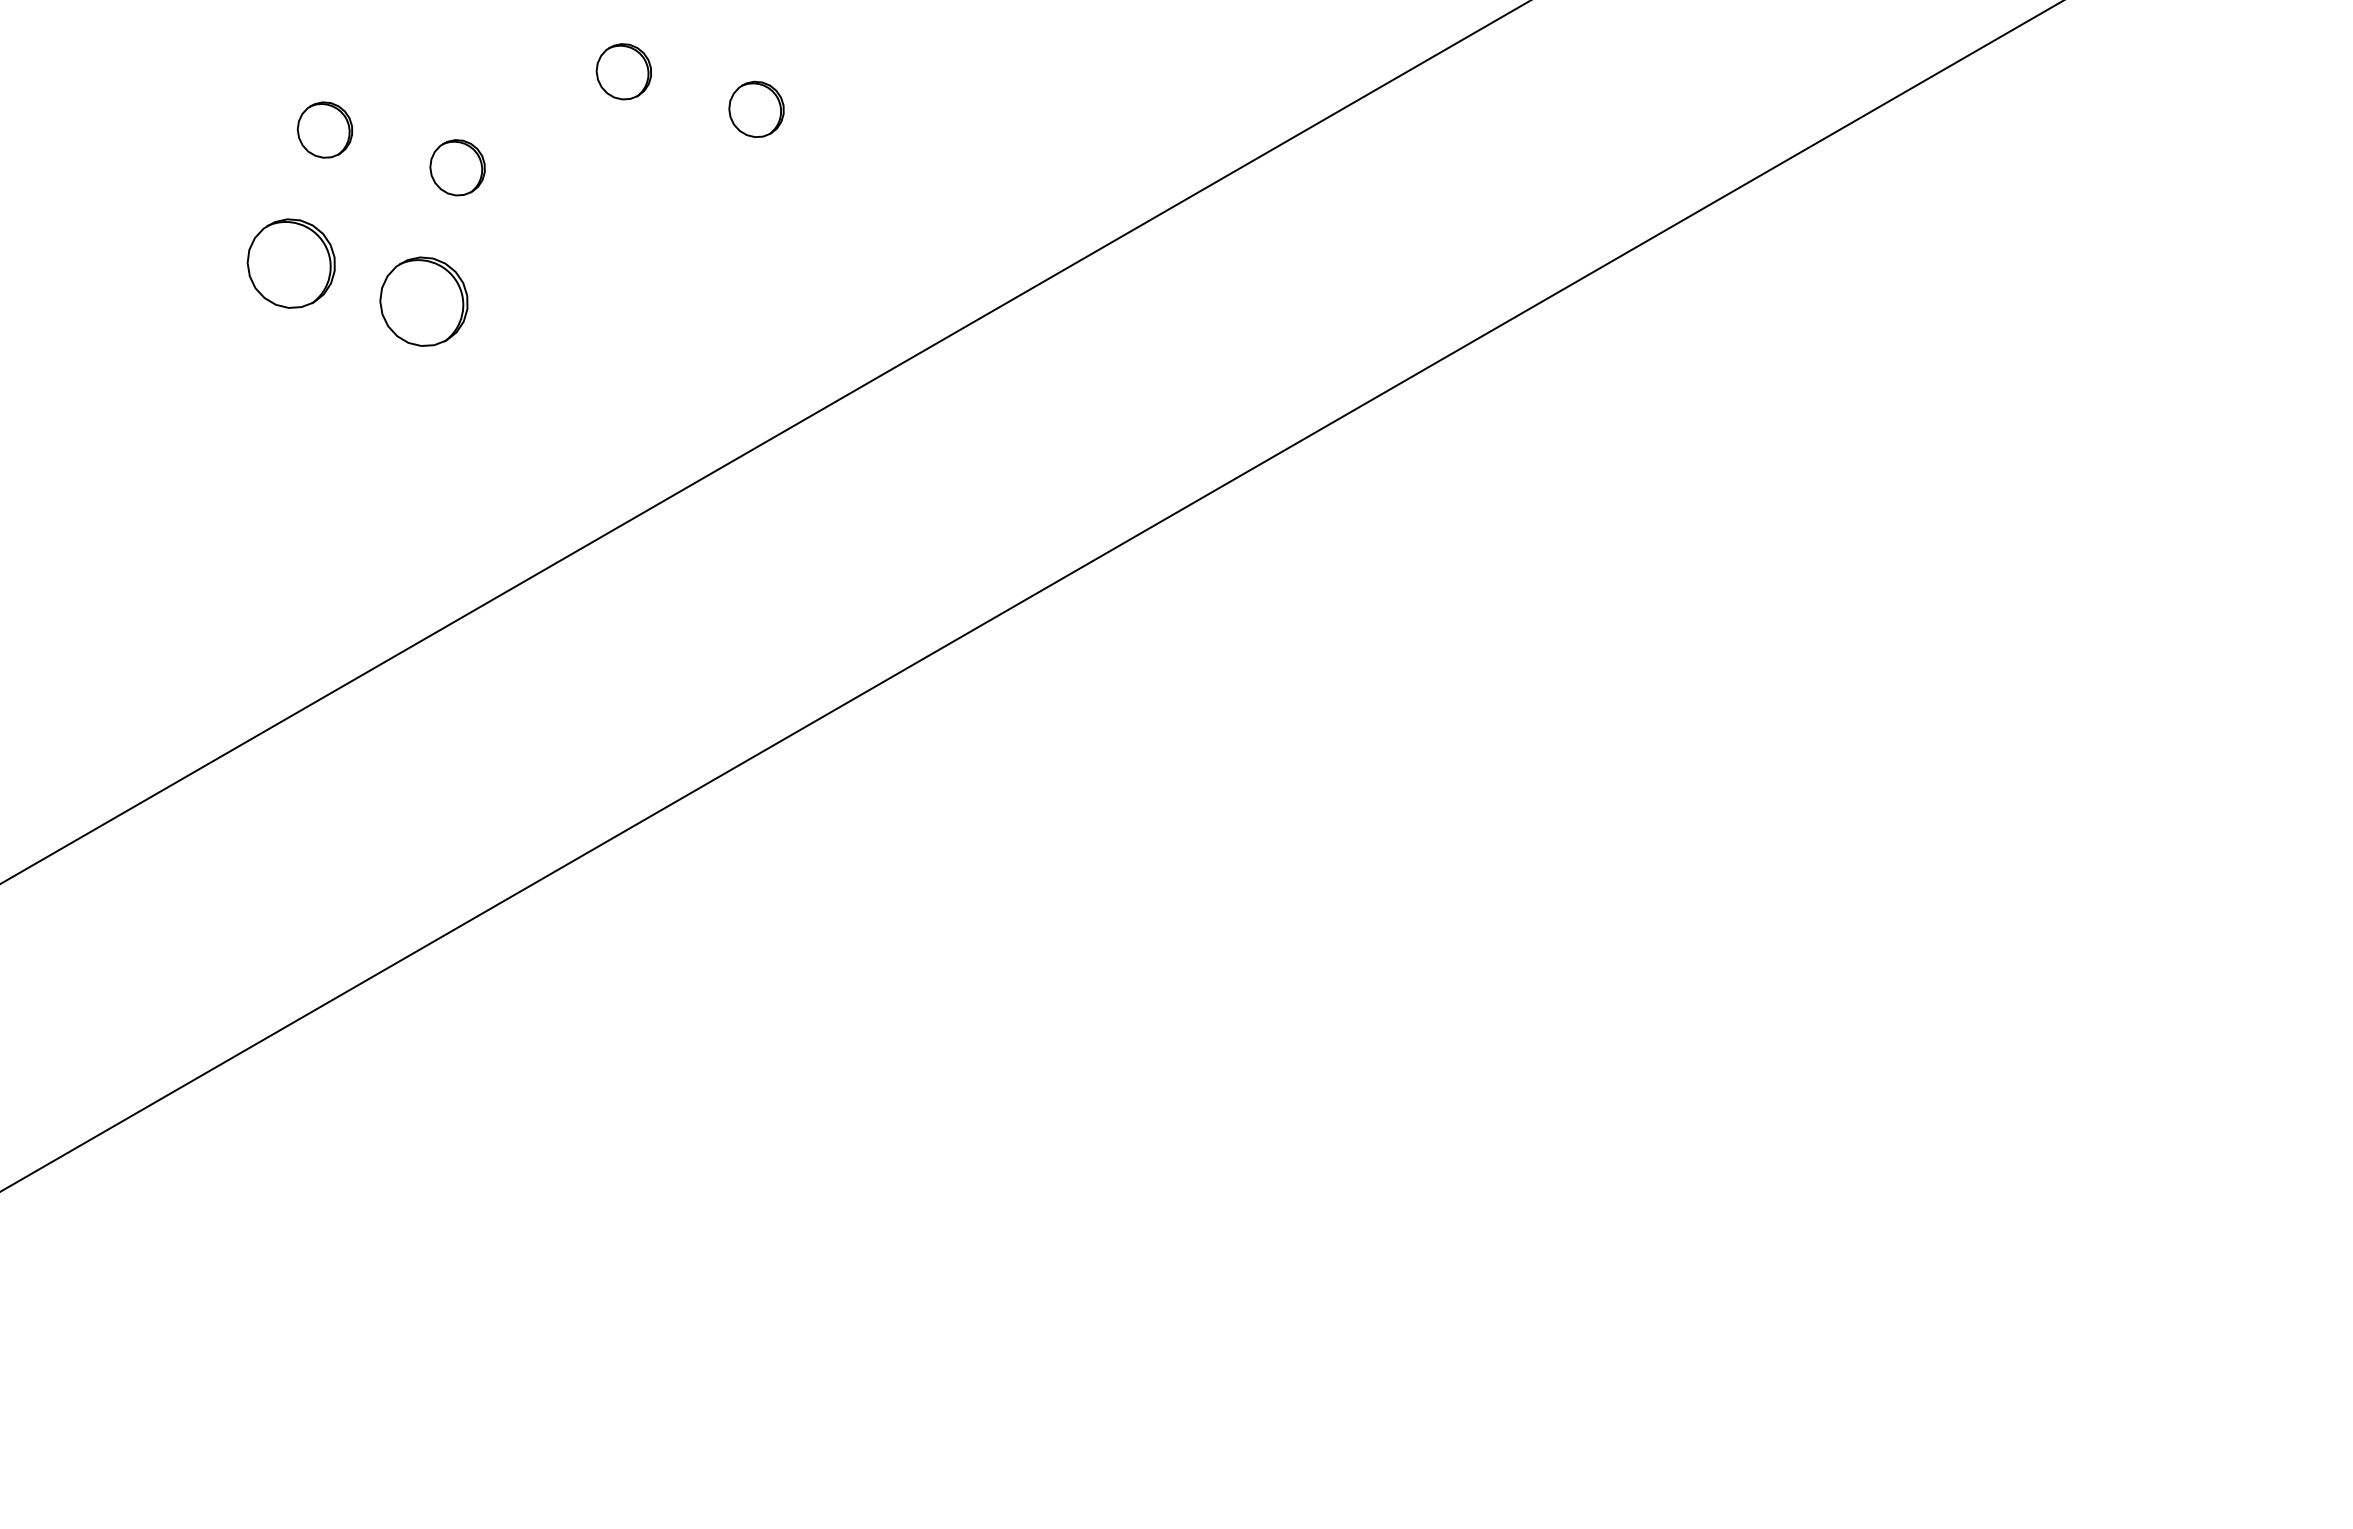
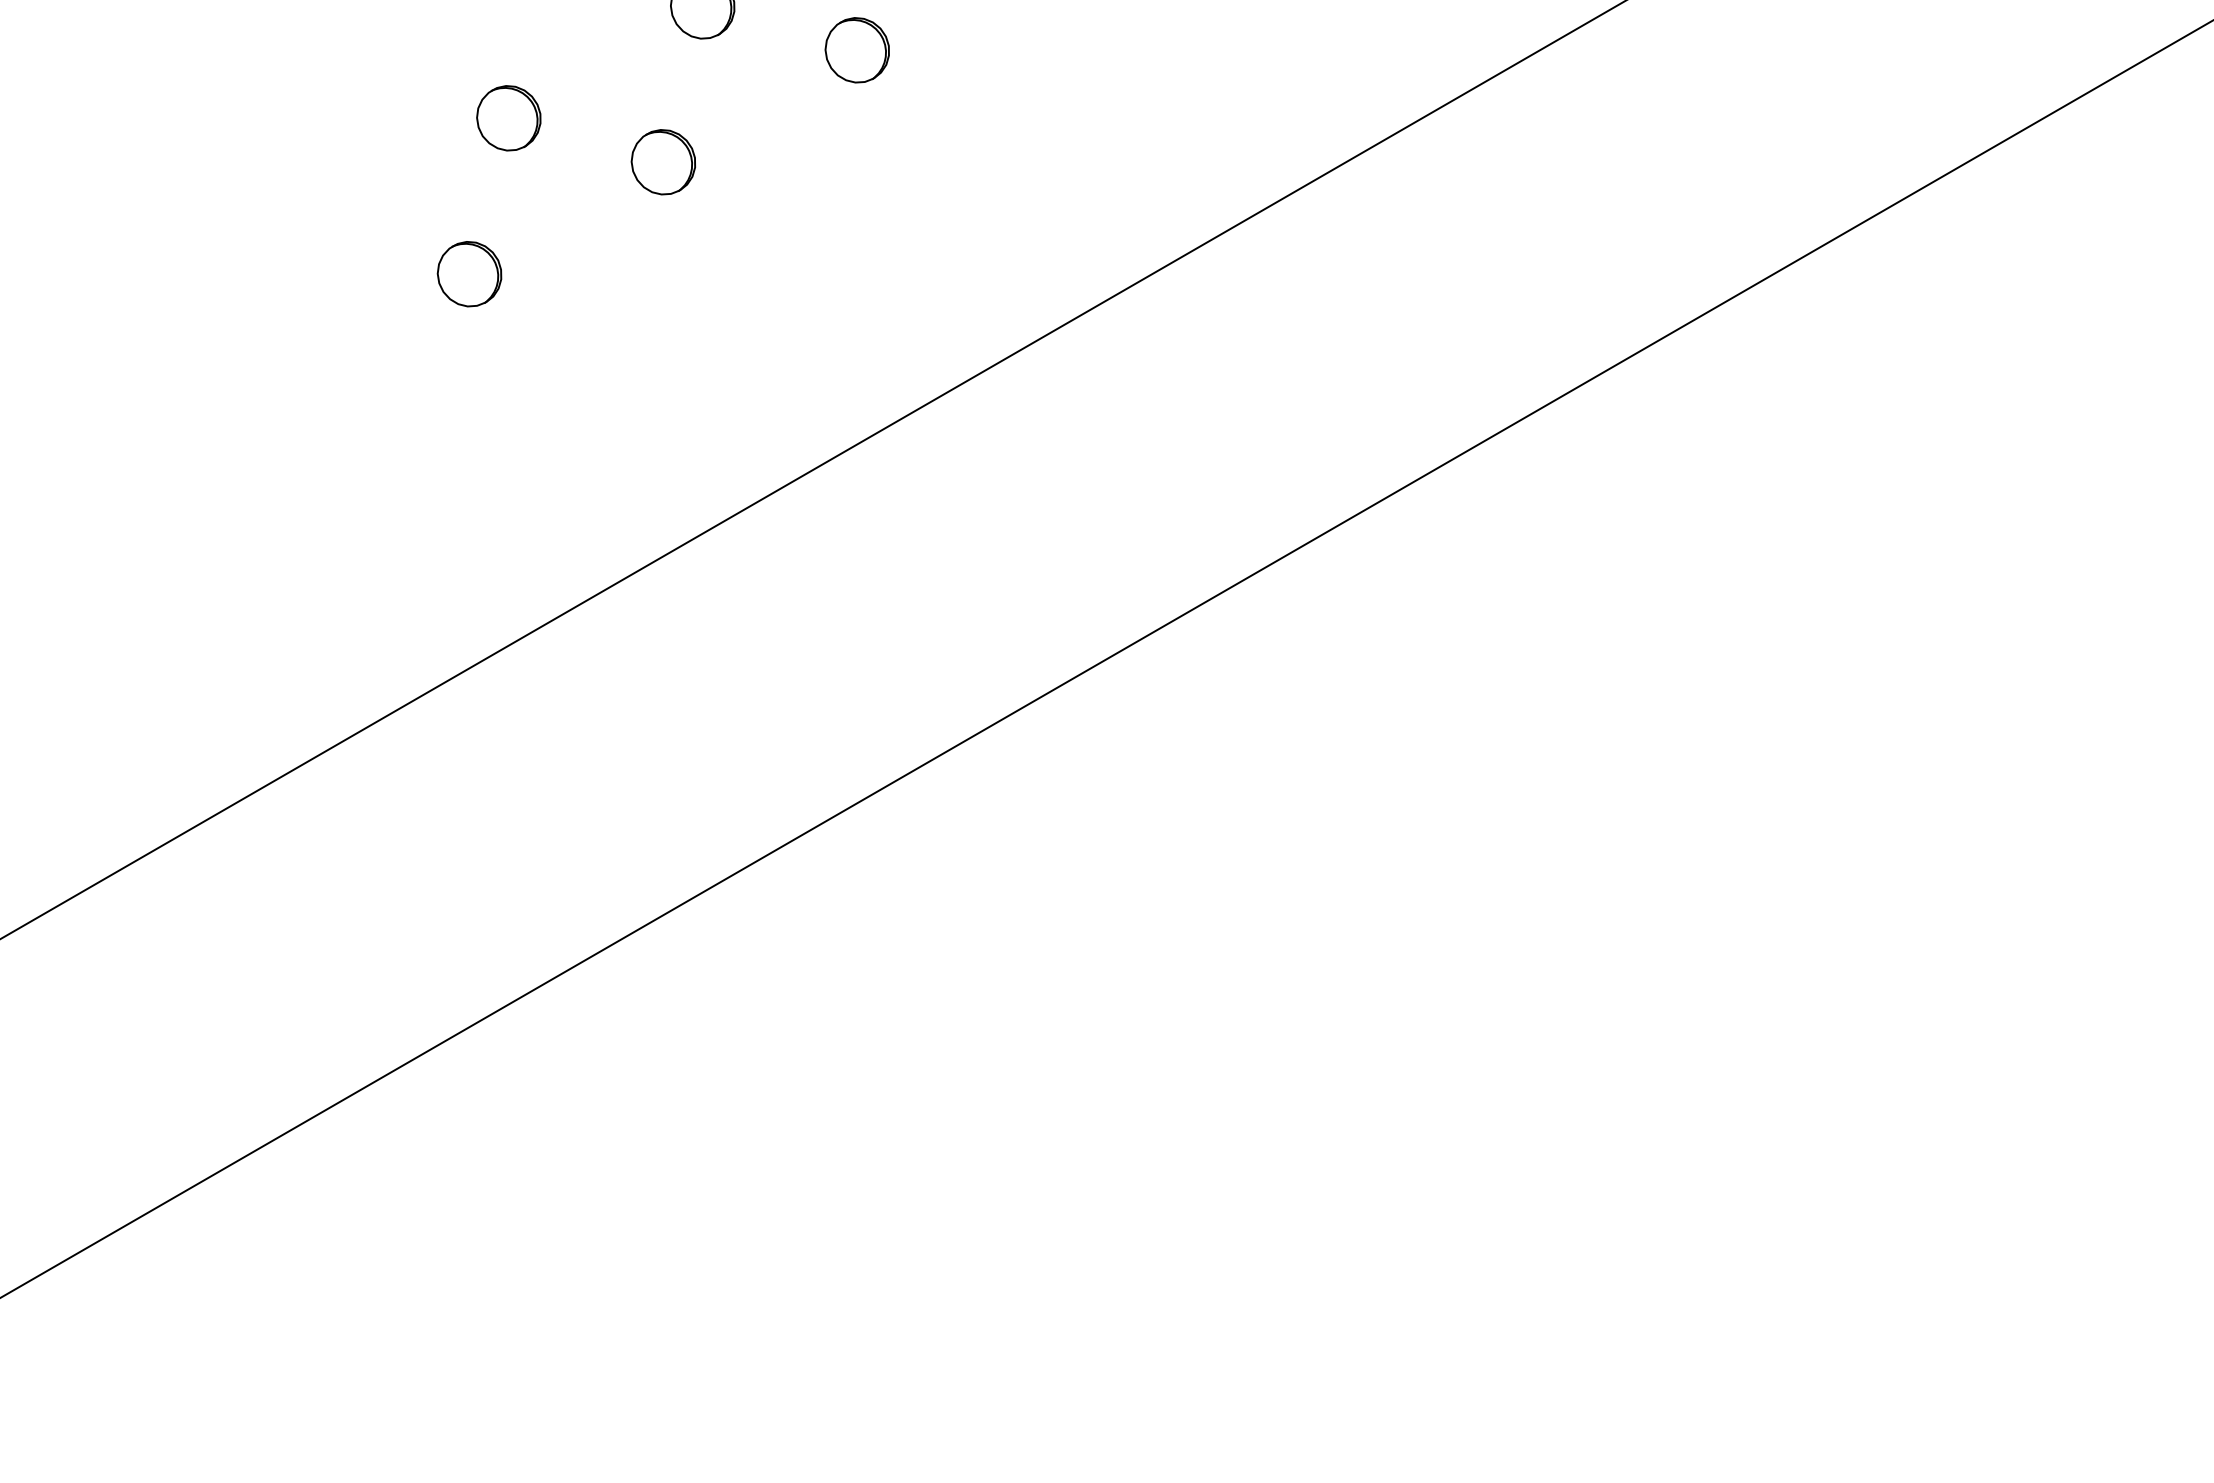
part: (590, 204) -> (857, 49), added
part: (291, 263) -> (508, 117), size x0.62
part: (423, 300) -> (662, 161), size x0.62
part: (257, 396) -> (469, 273), added

